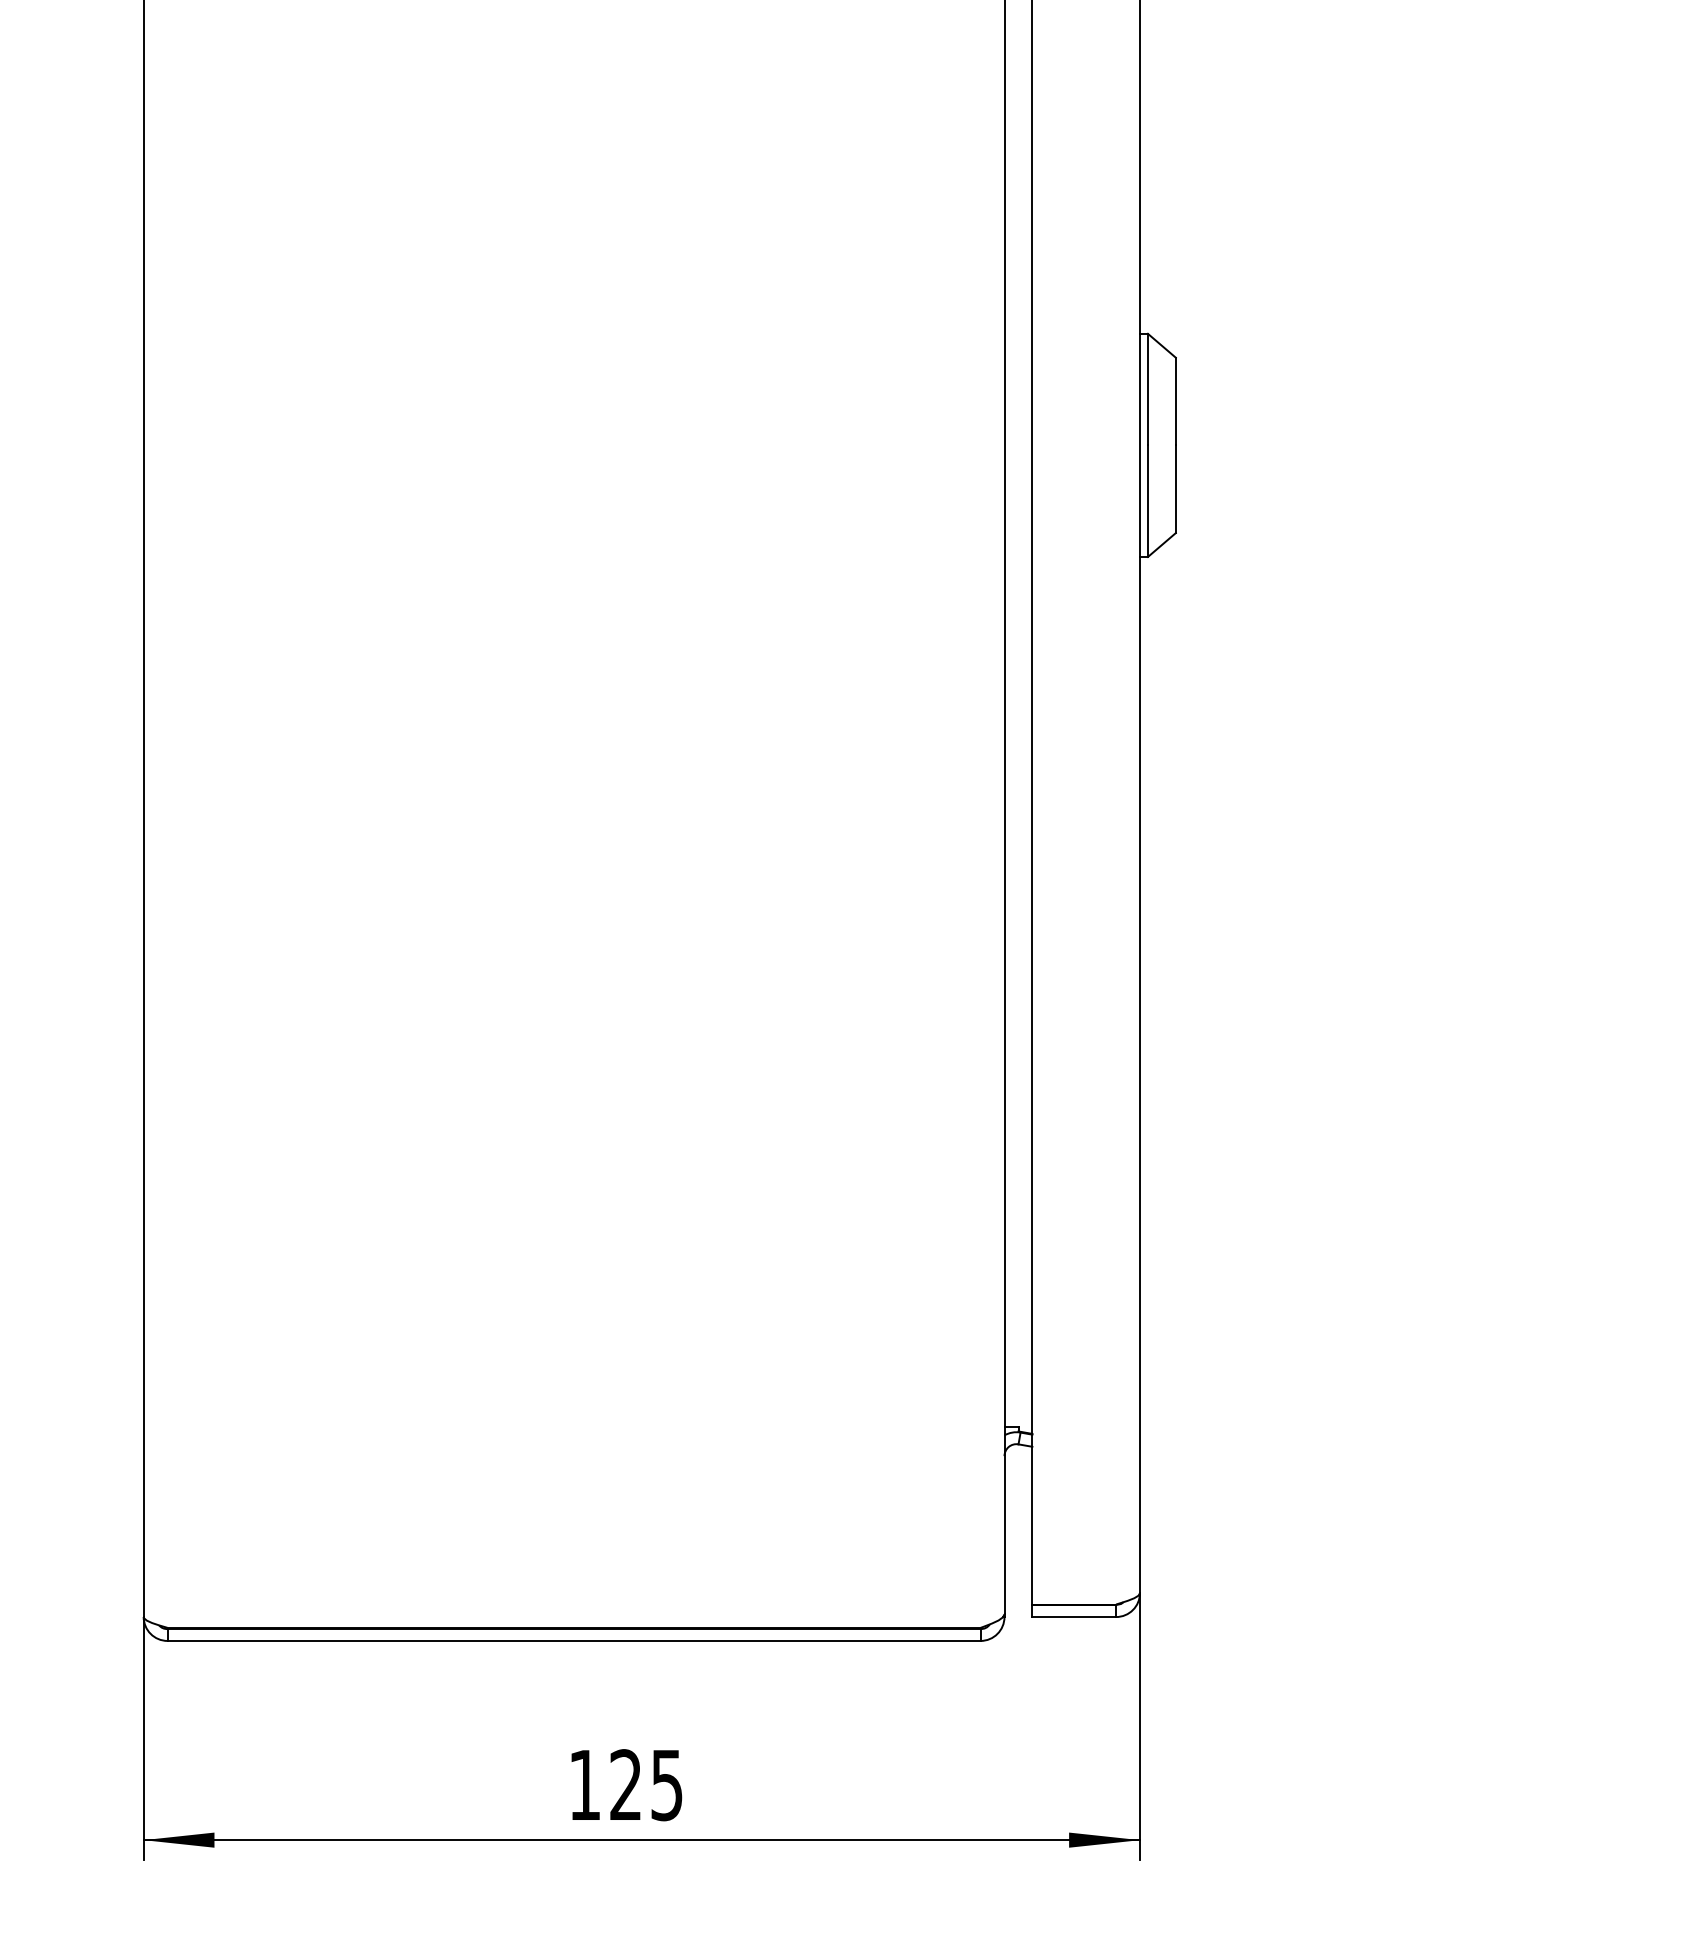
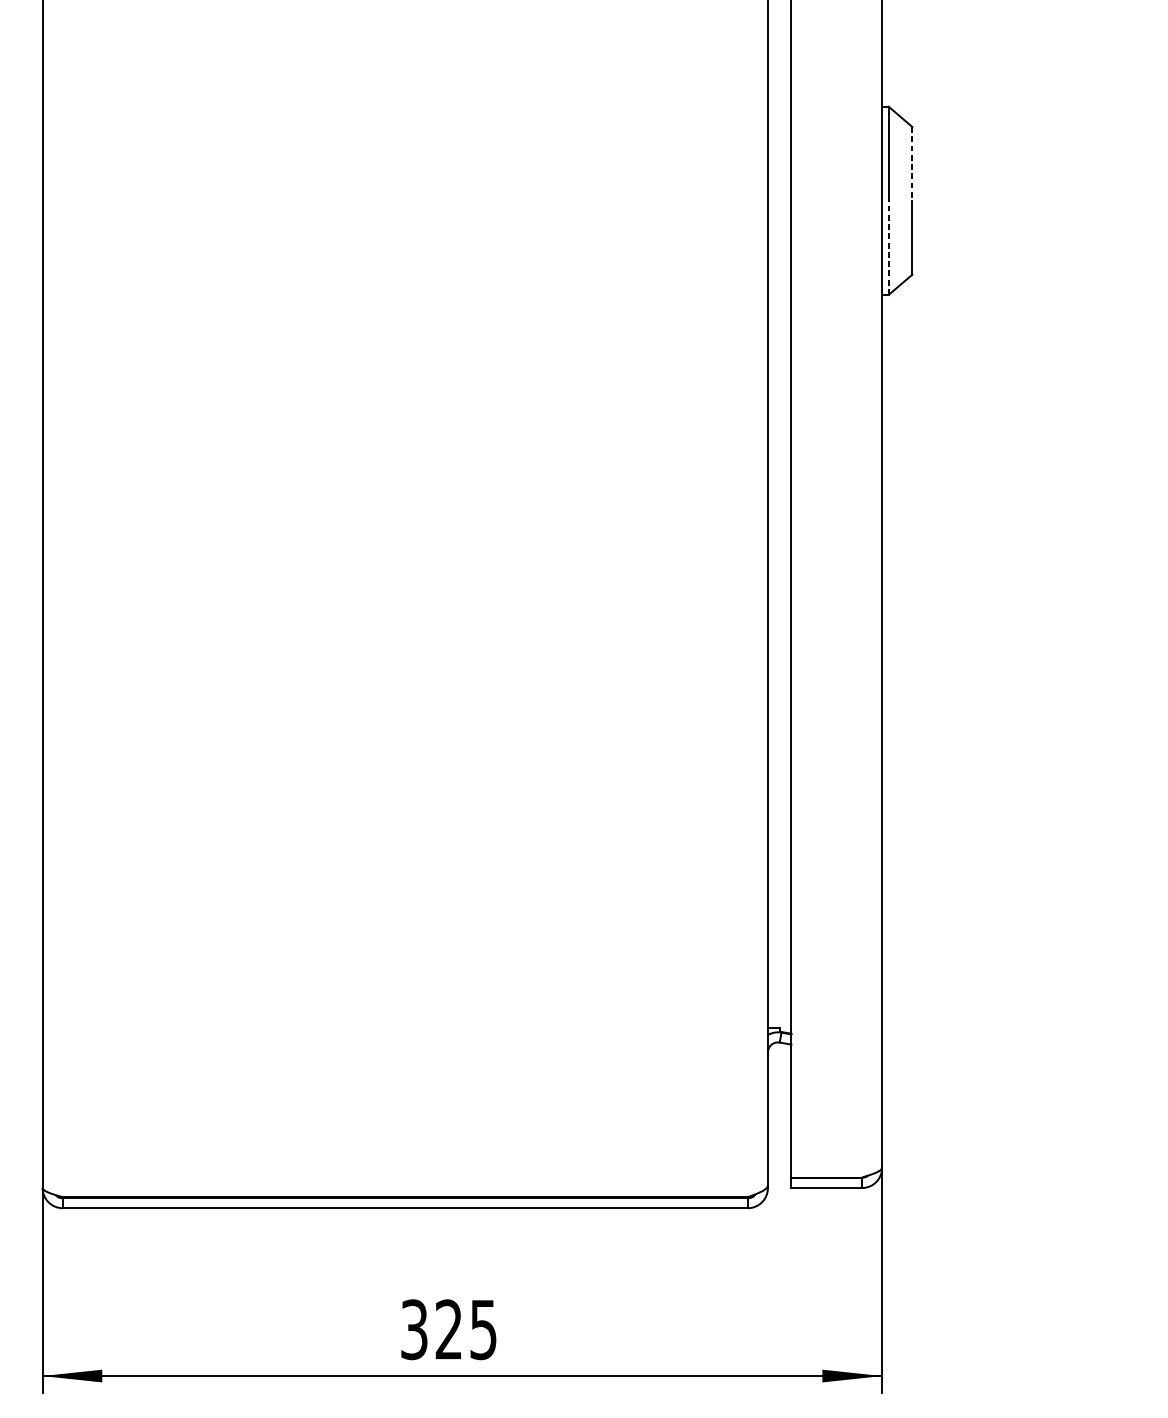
line: (1175, 401) -> (912, 163), solid -> dashed
line: (1147, 501) -> (888, 248), solid -> dashed
text: (584, 1785) -> (414, 1330), 125 -> 325

